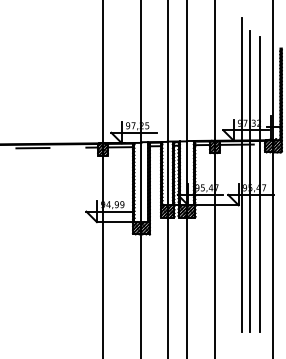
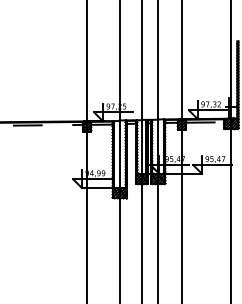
line: (242, 174) -> (205, 147), removed
line: (250, 181) -> (211, 153), removed
line: (260, 184) -> (220, 156), removed

